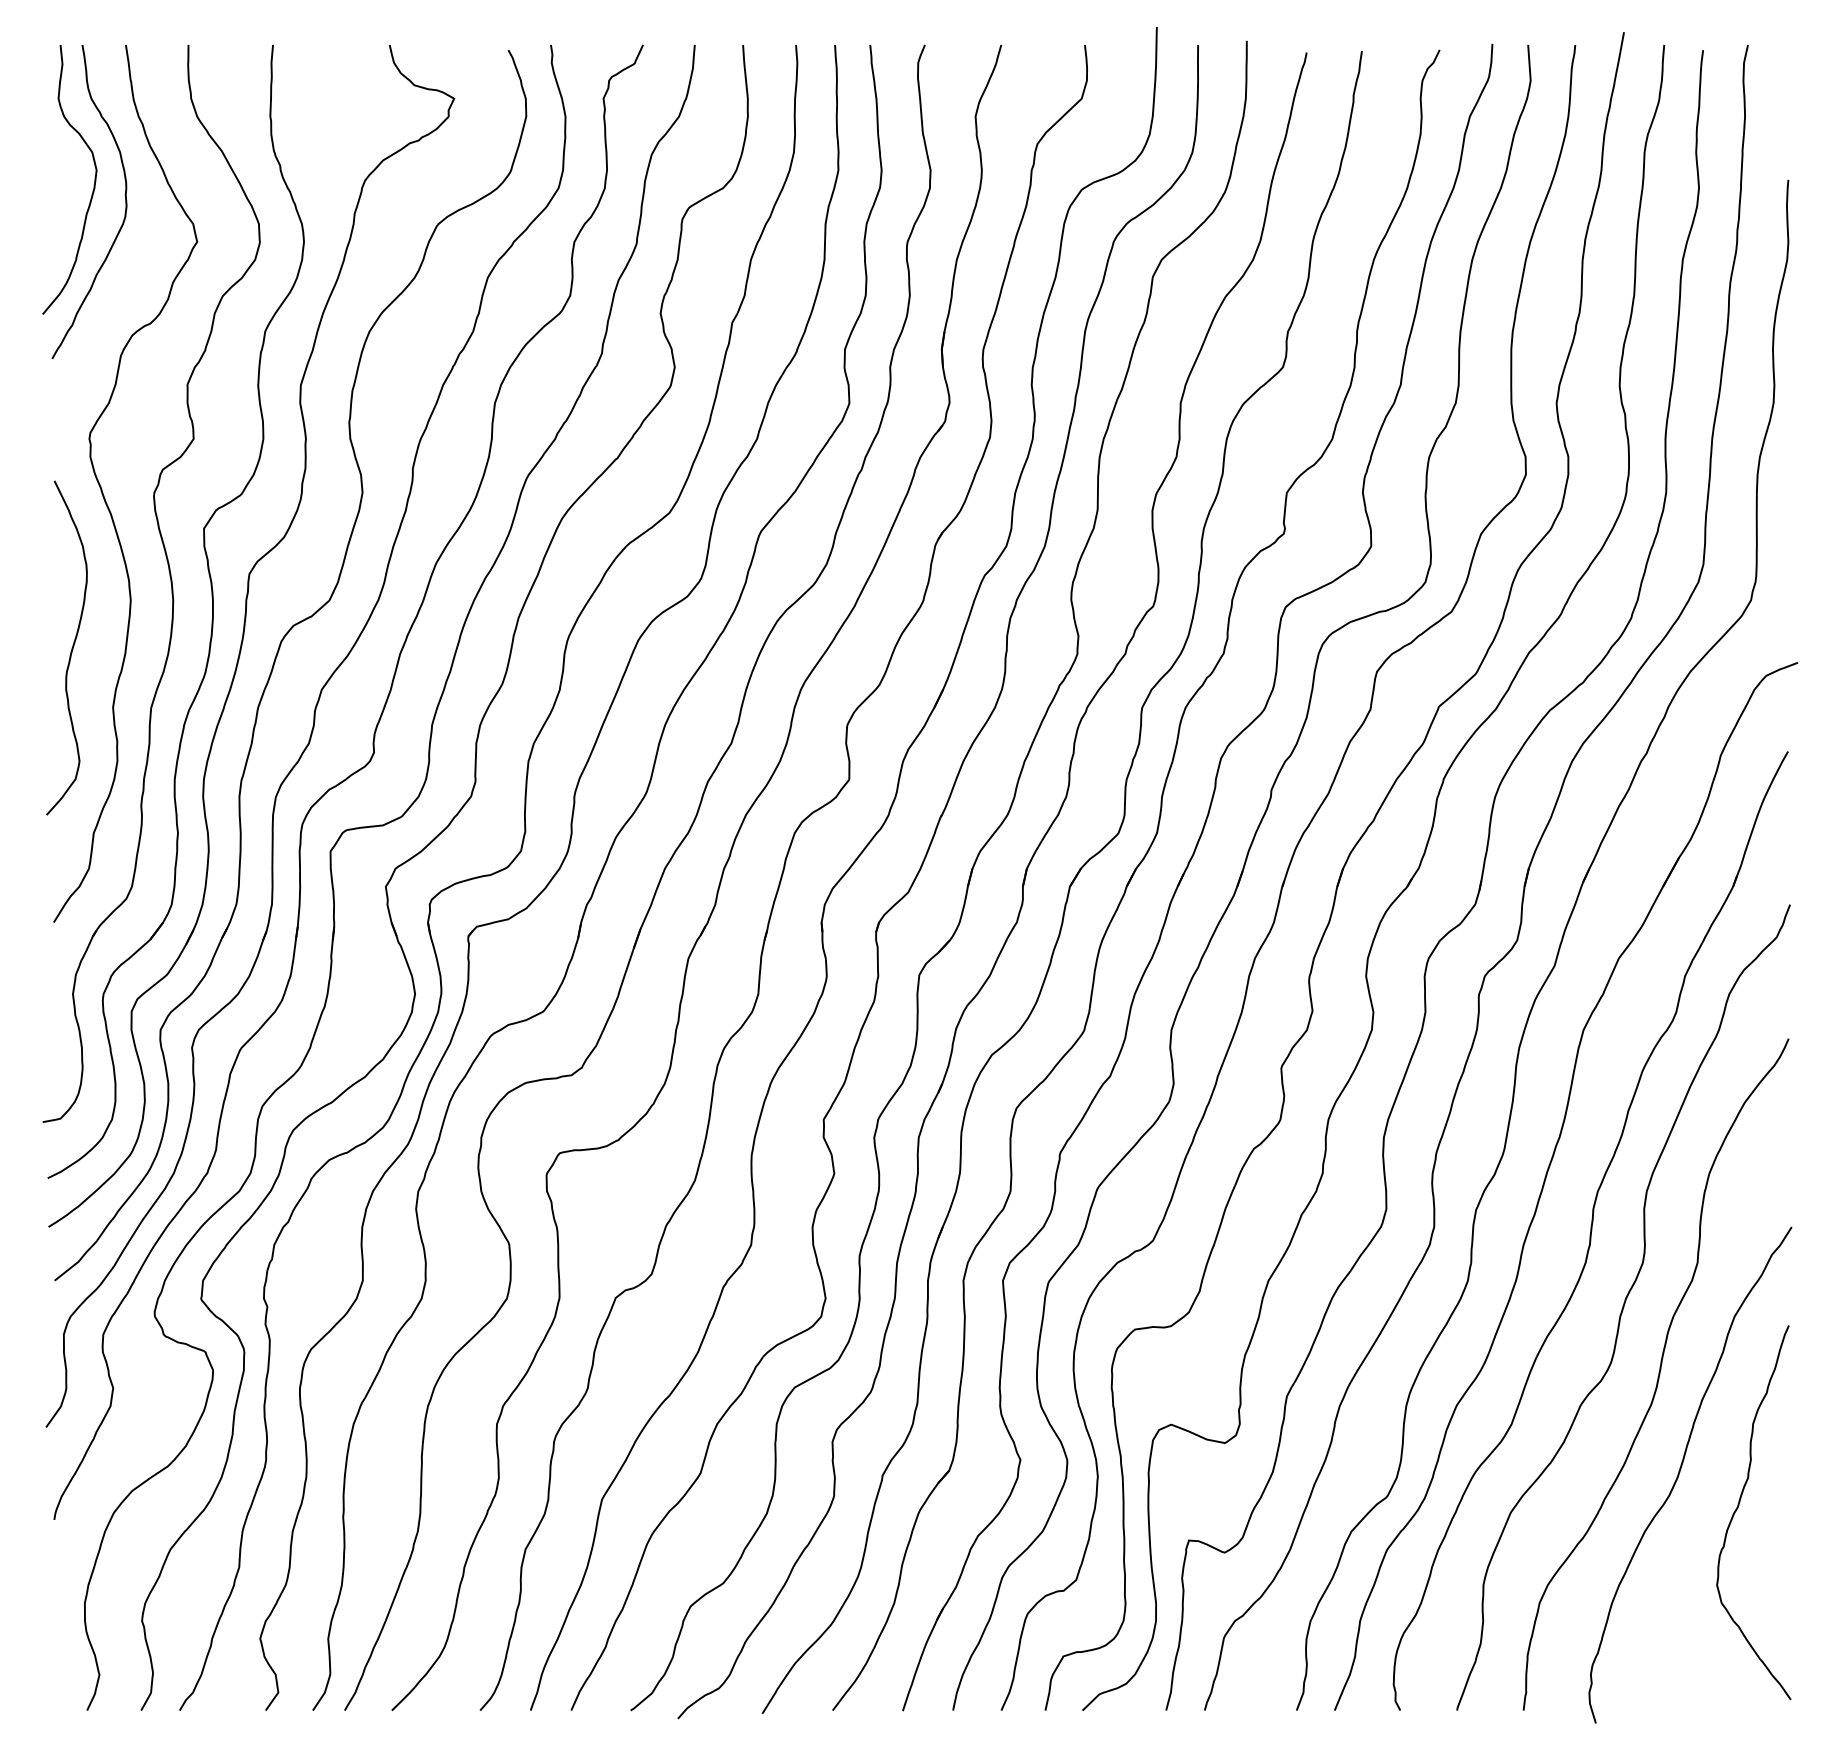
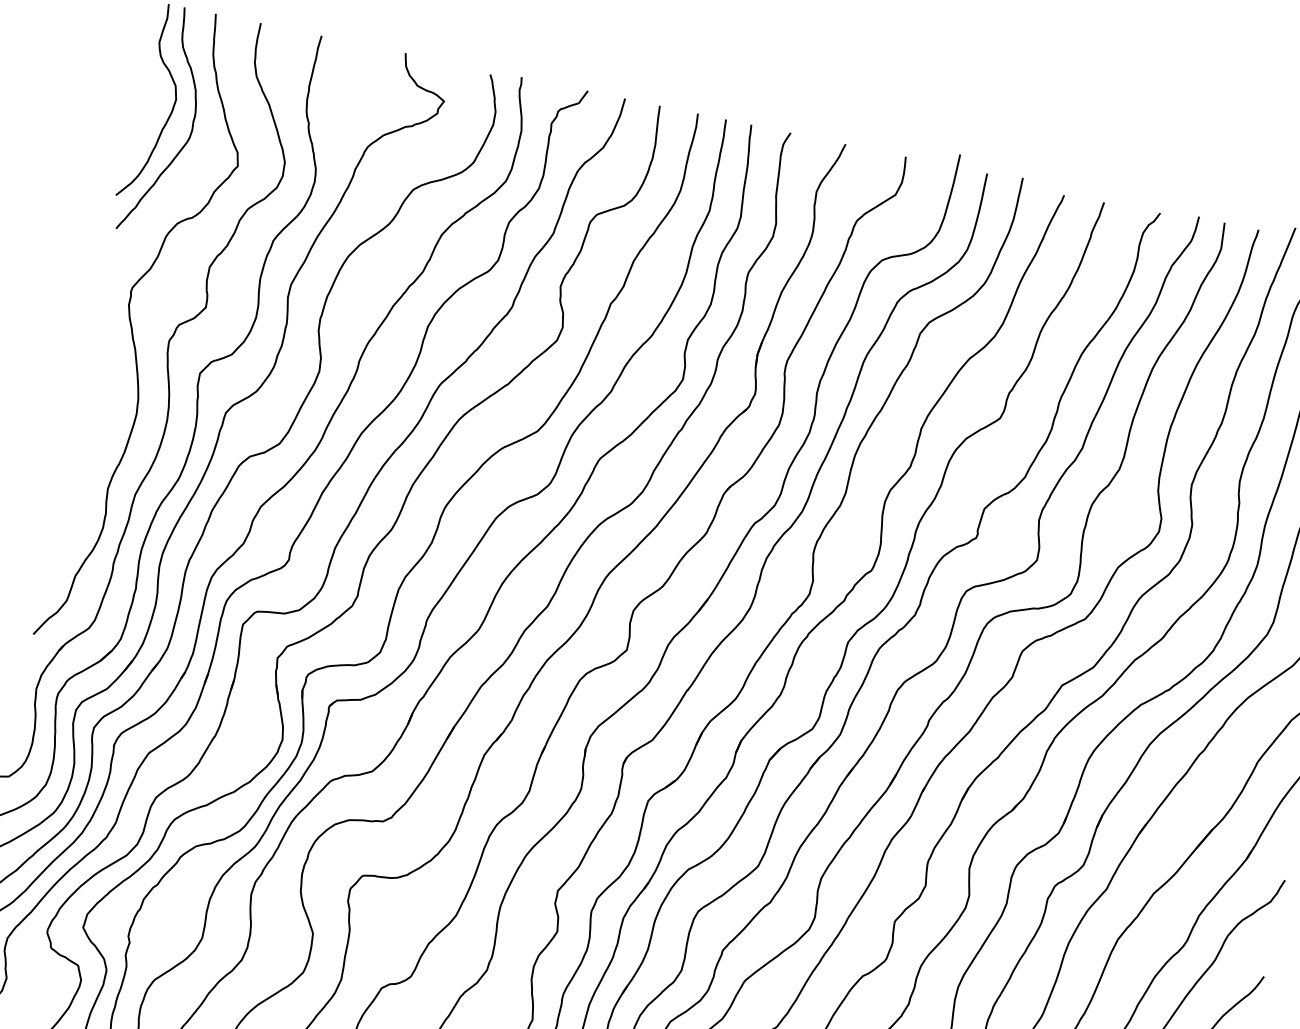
curve: (71, 648) -> (86, 439), removed

